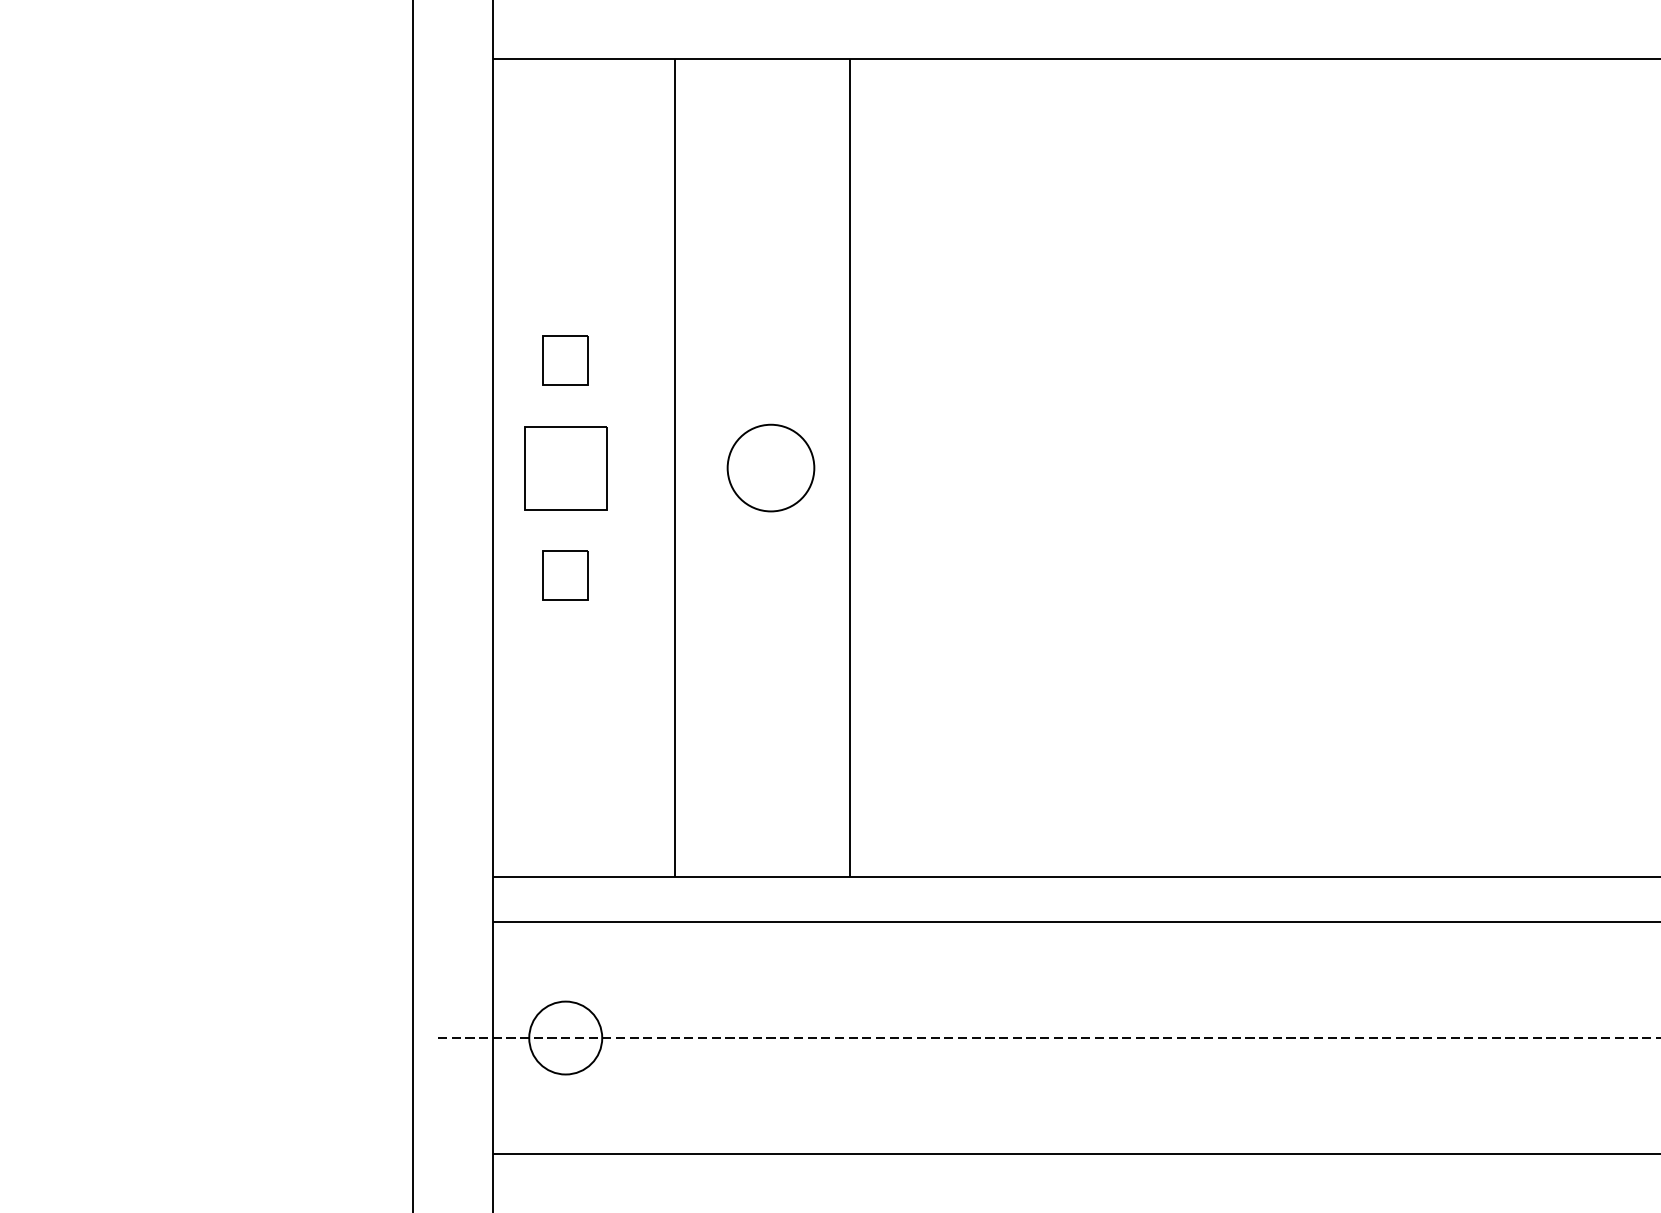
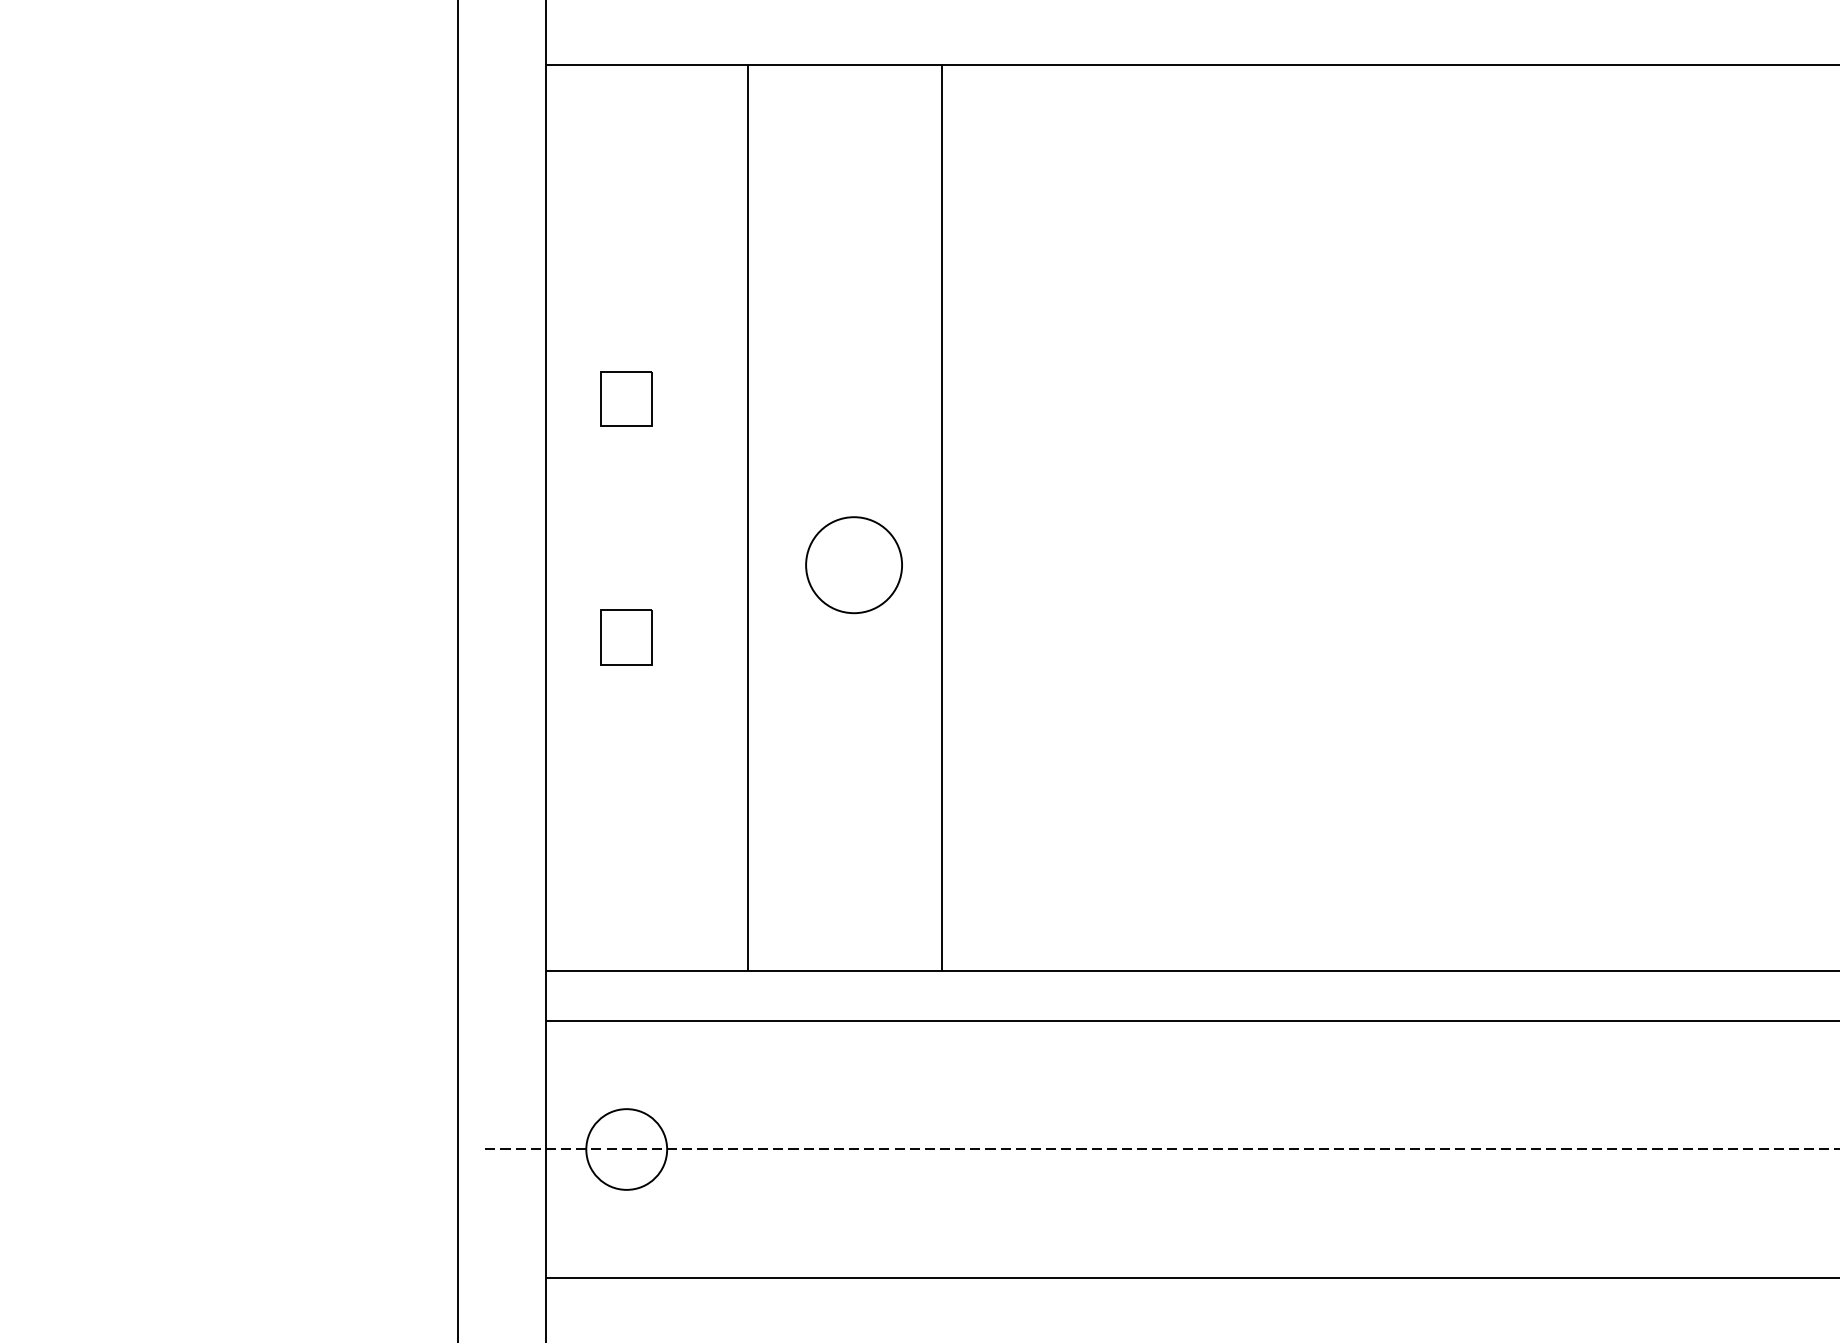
part: (565, 467) -> (626, 517), removed
part: (770, 468) -> (853, 565), moved

